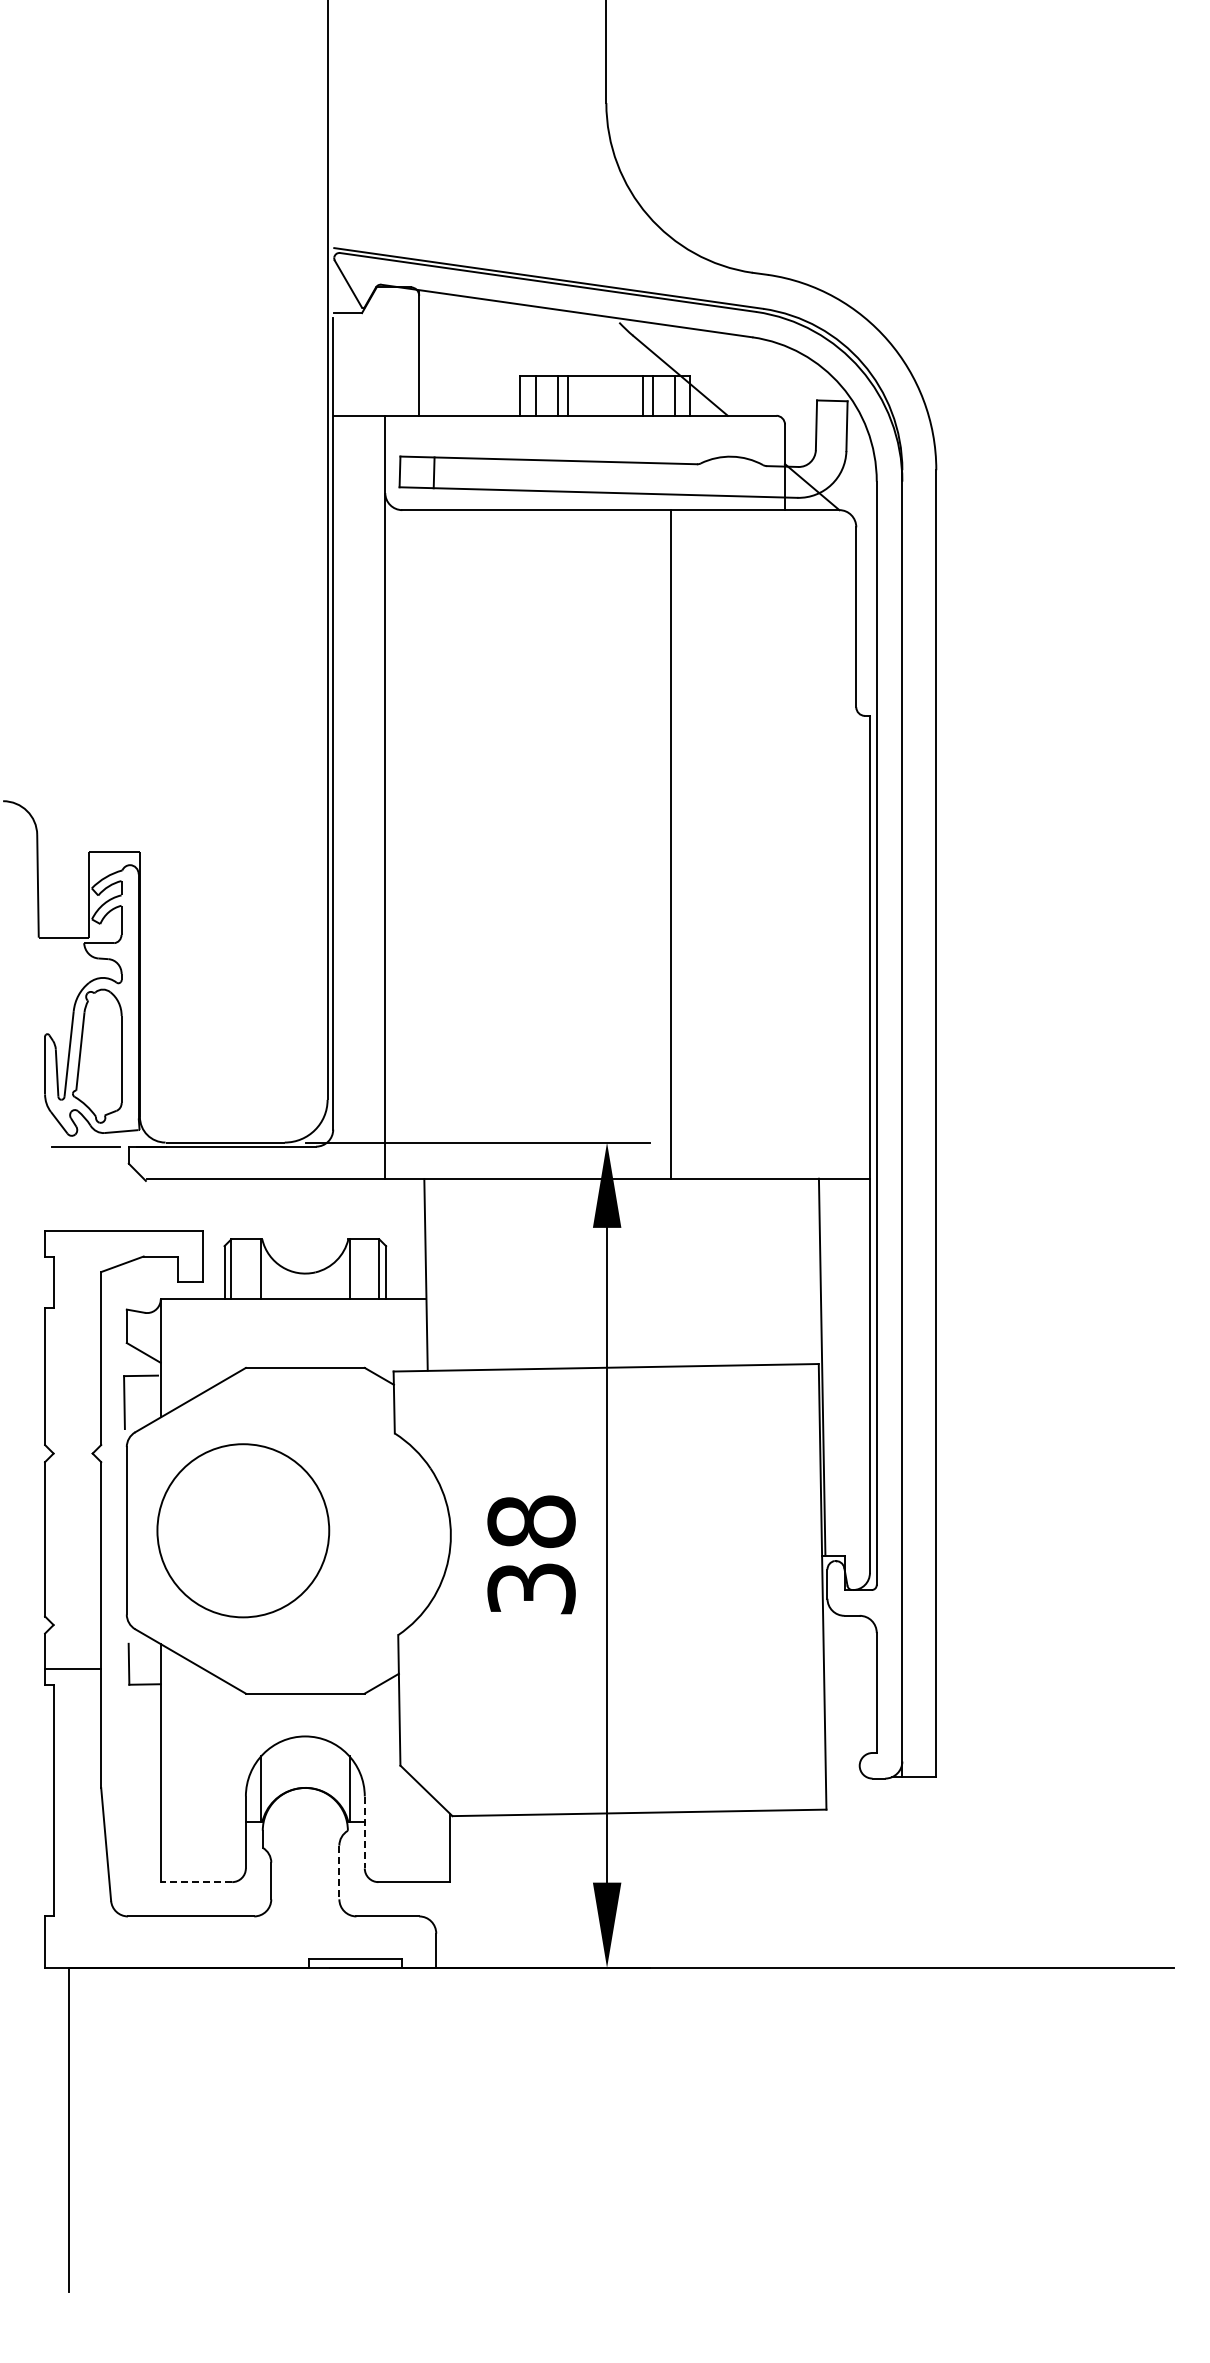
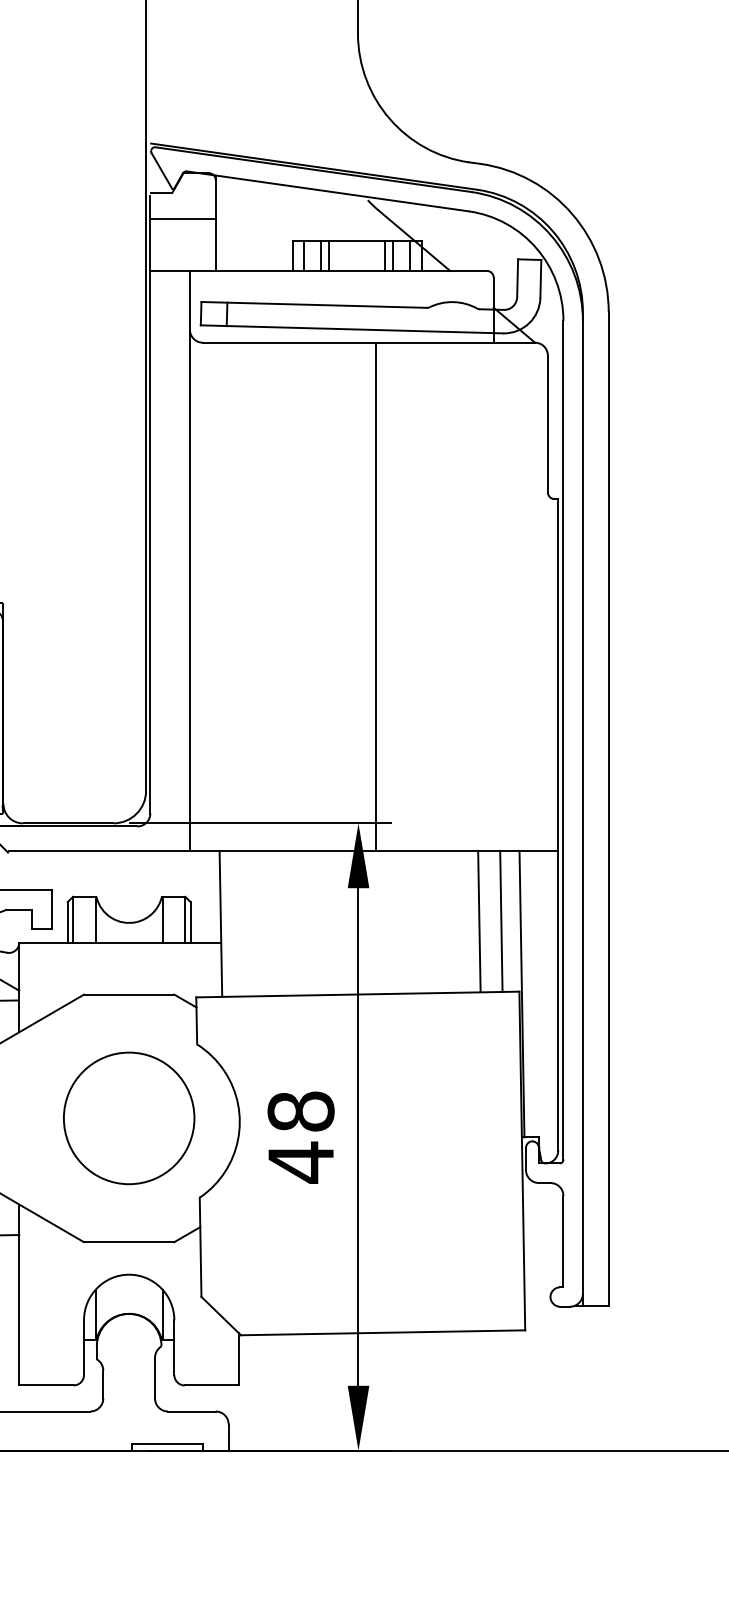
line: (376, 347) -> (183, 219), added
line: (671, 844) -> (376, 596), moved
line: (765, 1271) -> (478, 921), added
line: (794, 1271) -> (500, 921), added
part: (243, 1530) -> (129, 1118), moved
text: (531, 1588) -> (301, 1162), 38 -> 48
line: (364, 1832) -> (174, 1347), dashed -> solid
line: (339, 1872) -> (155, 1378), dashed -> solid
line: (196, 1882) -> (46, 1385), dashed -> solid

